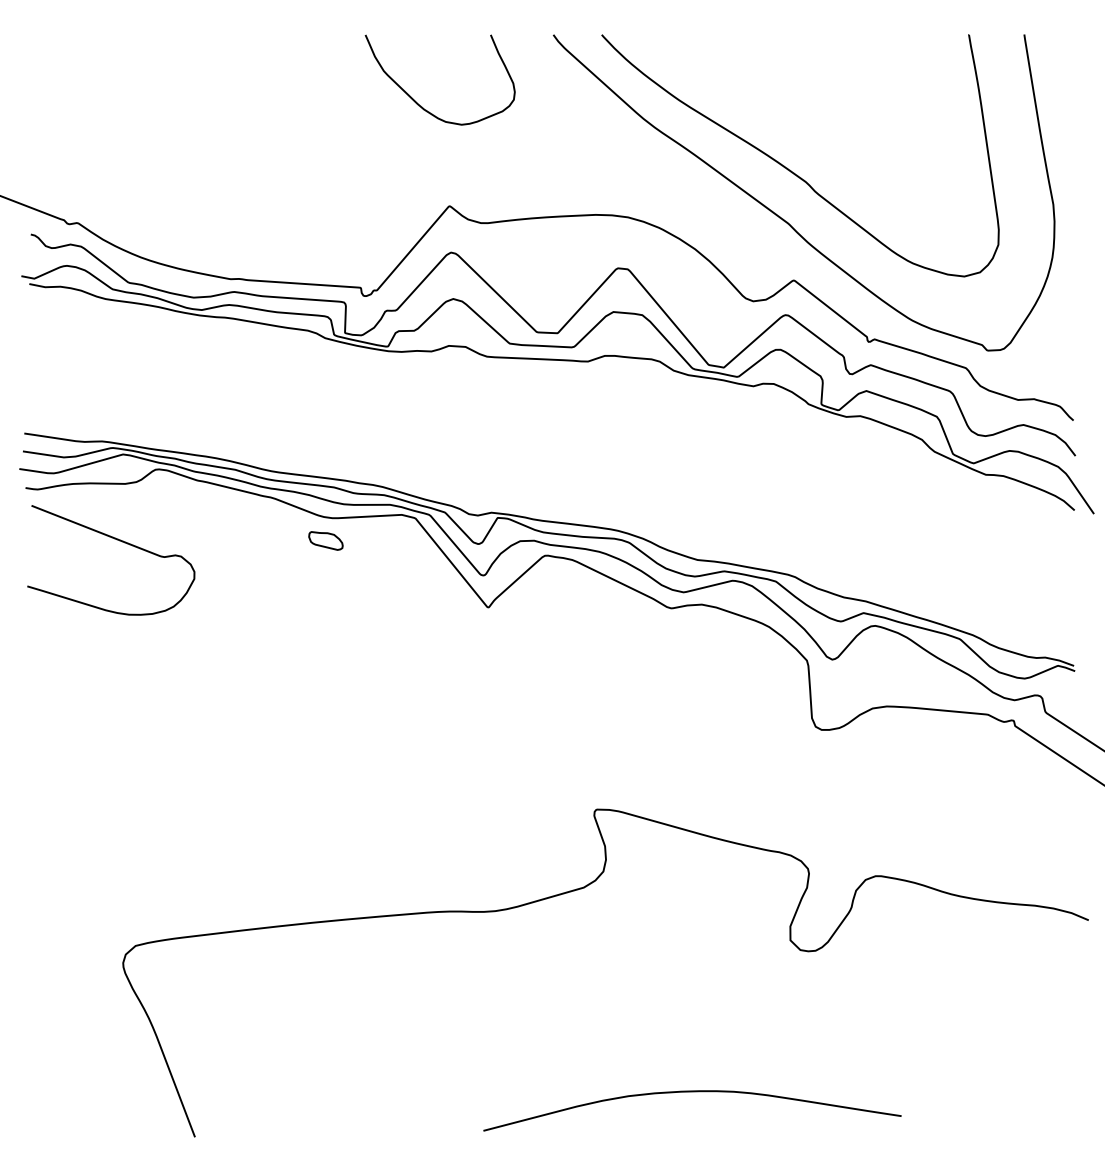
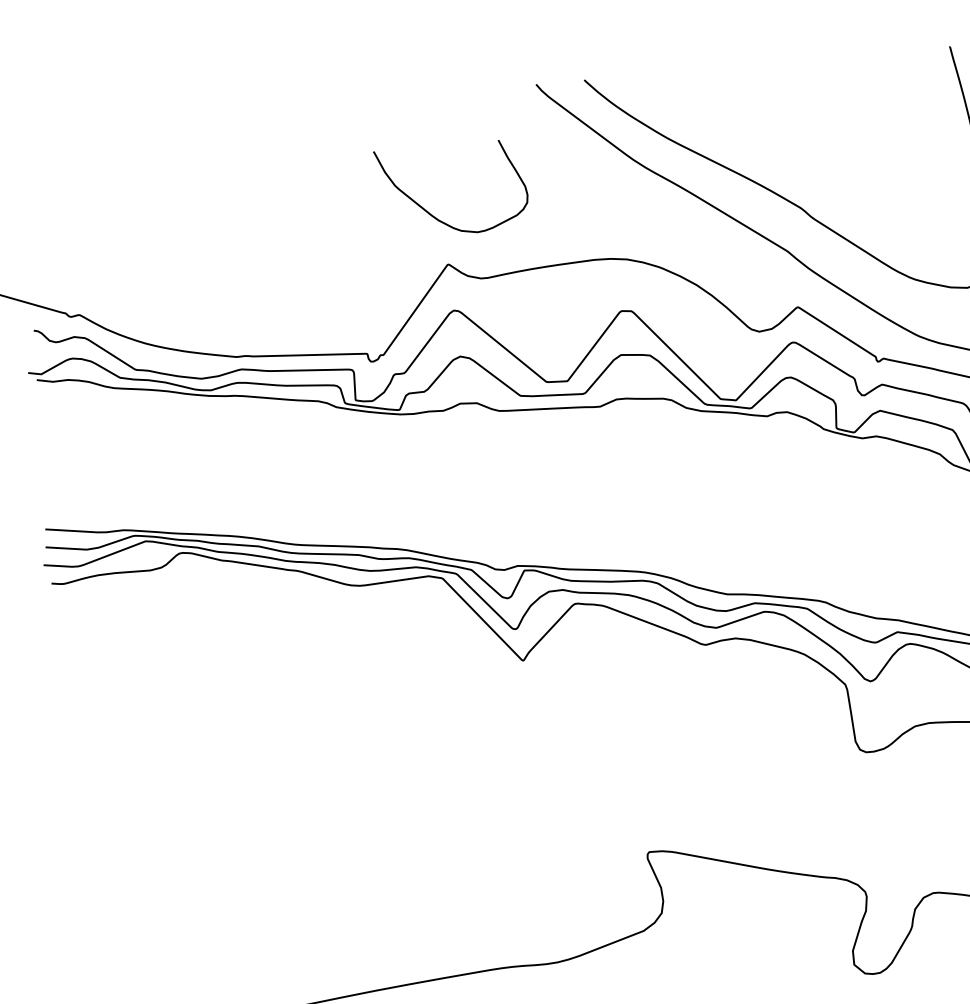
curve: (416, 101) -> (430, 213), moved
part: (325, 540) -> (354, 608), removed
curve: (119, 541) -> (149, 628), removed

